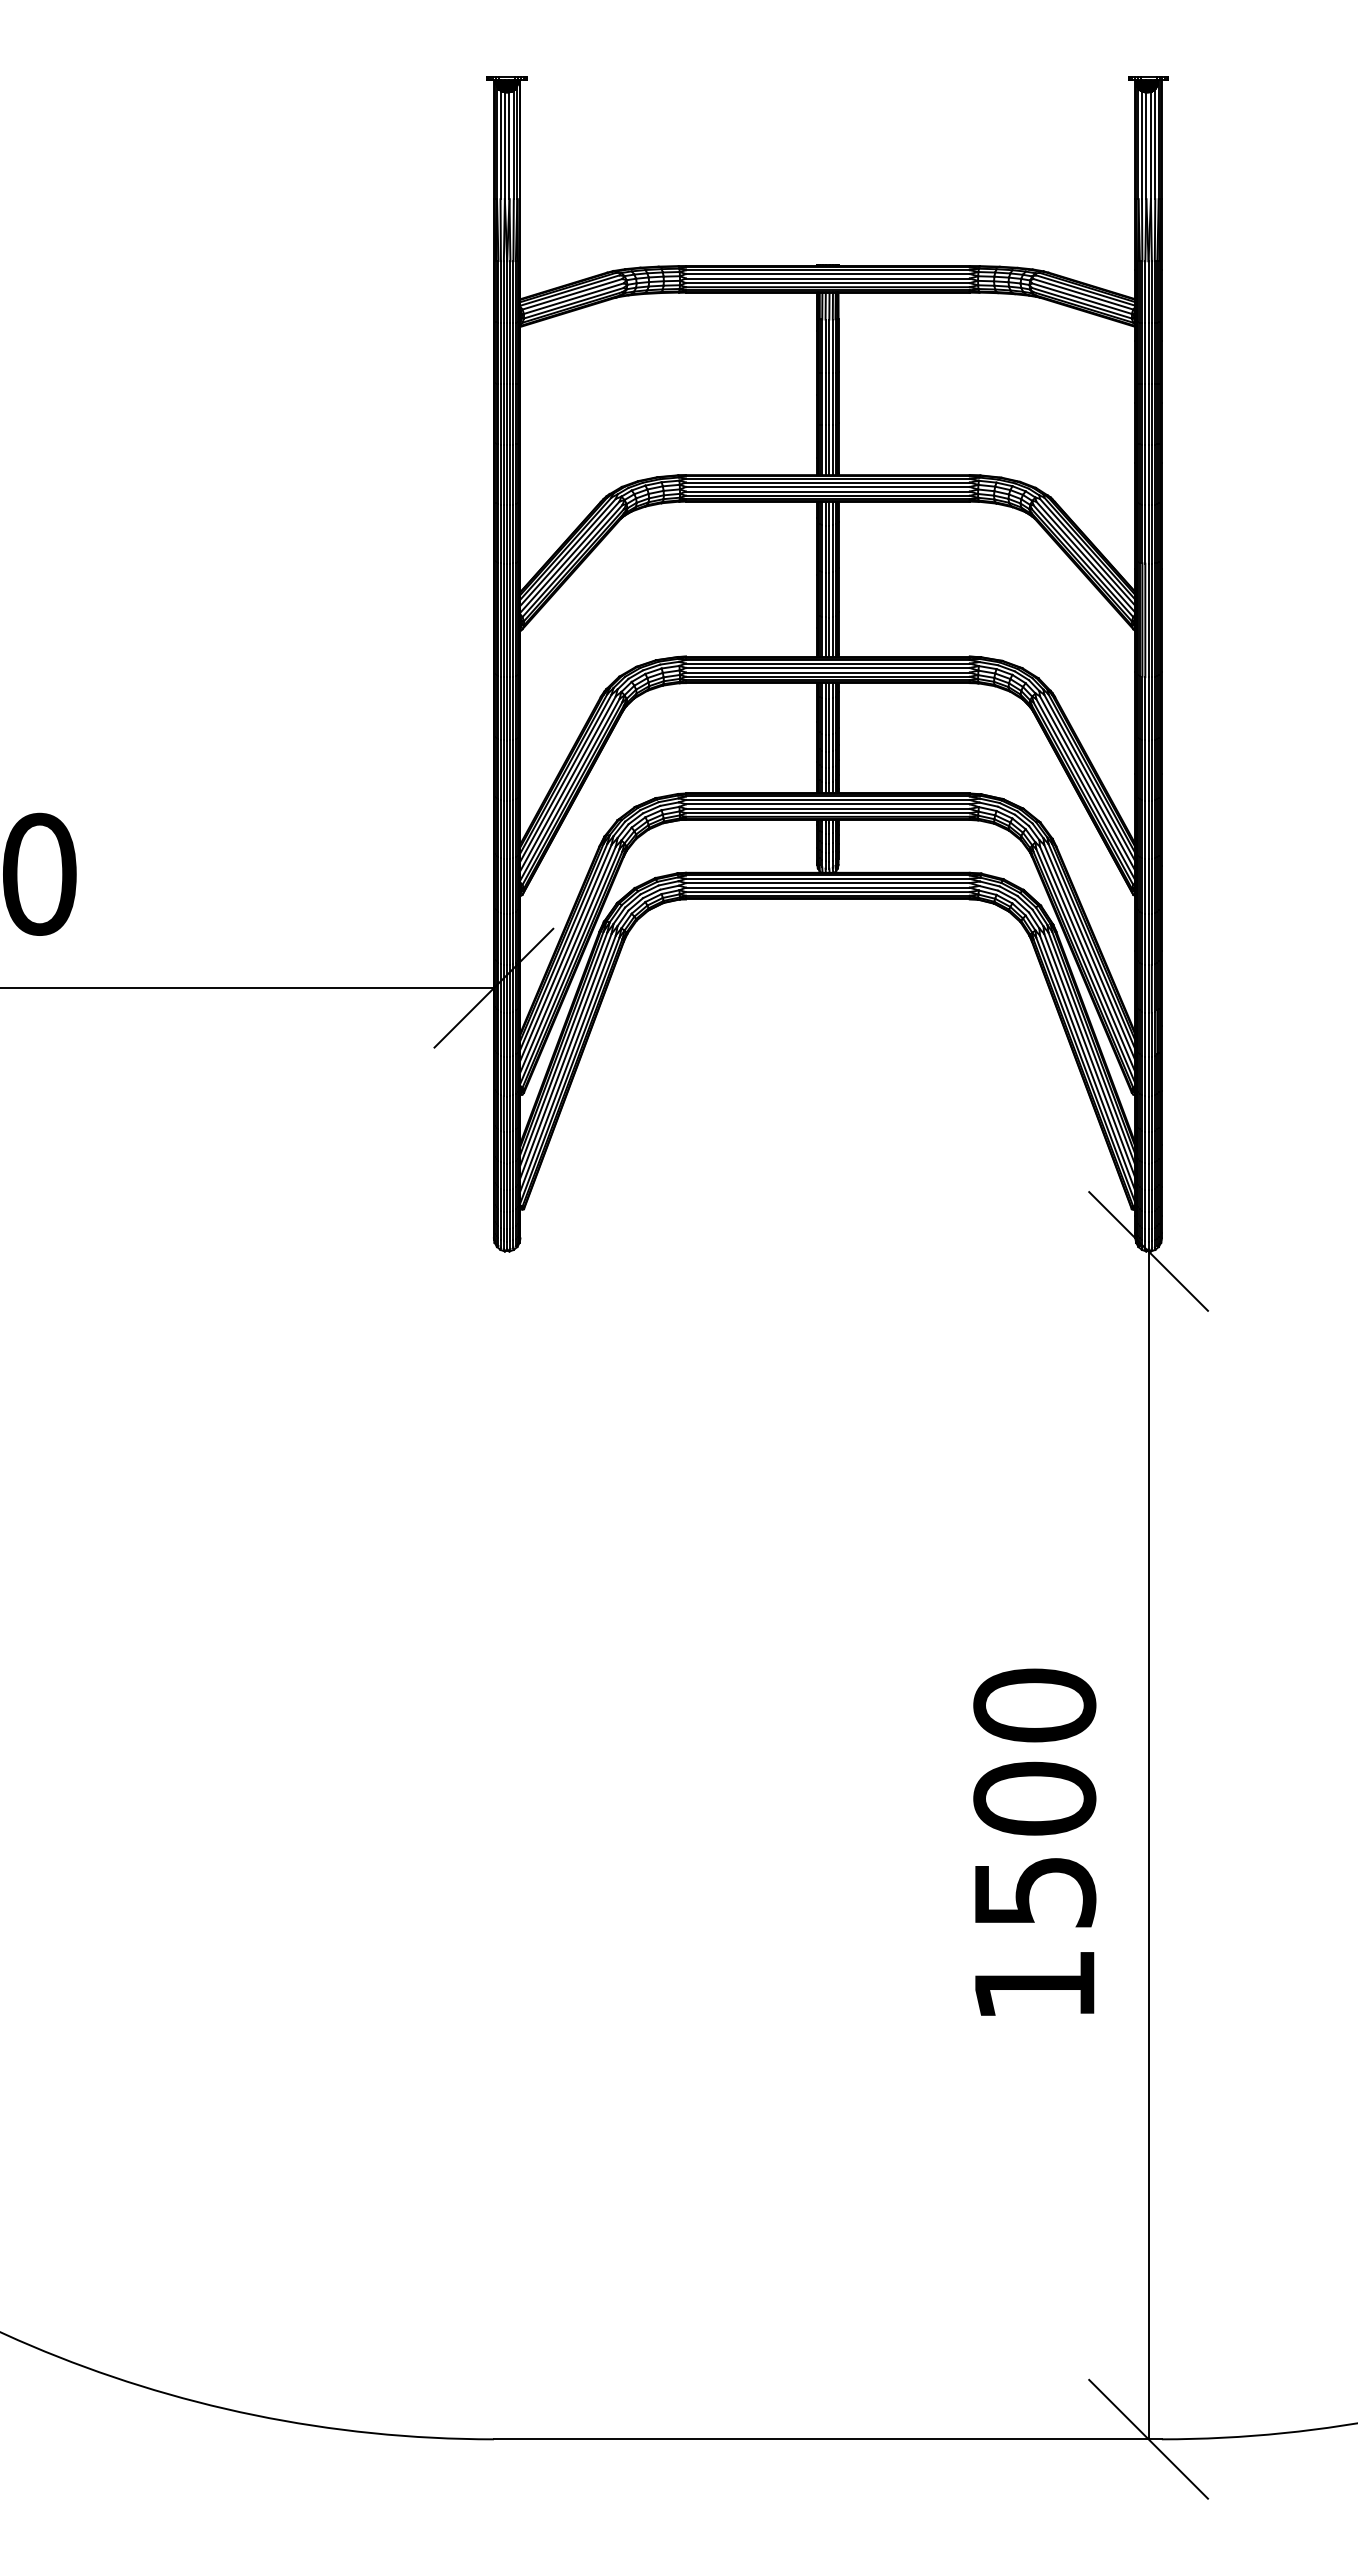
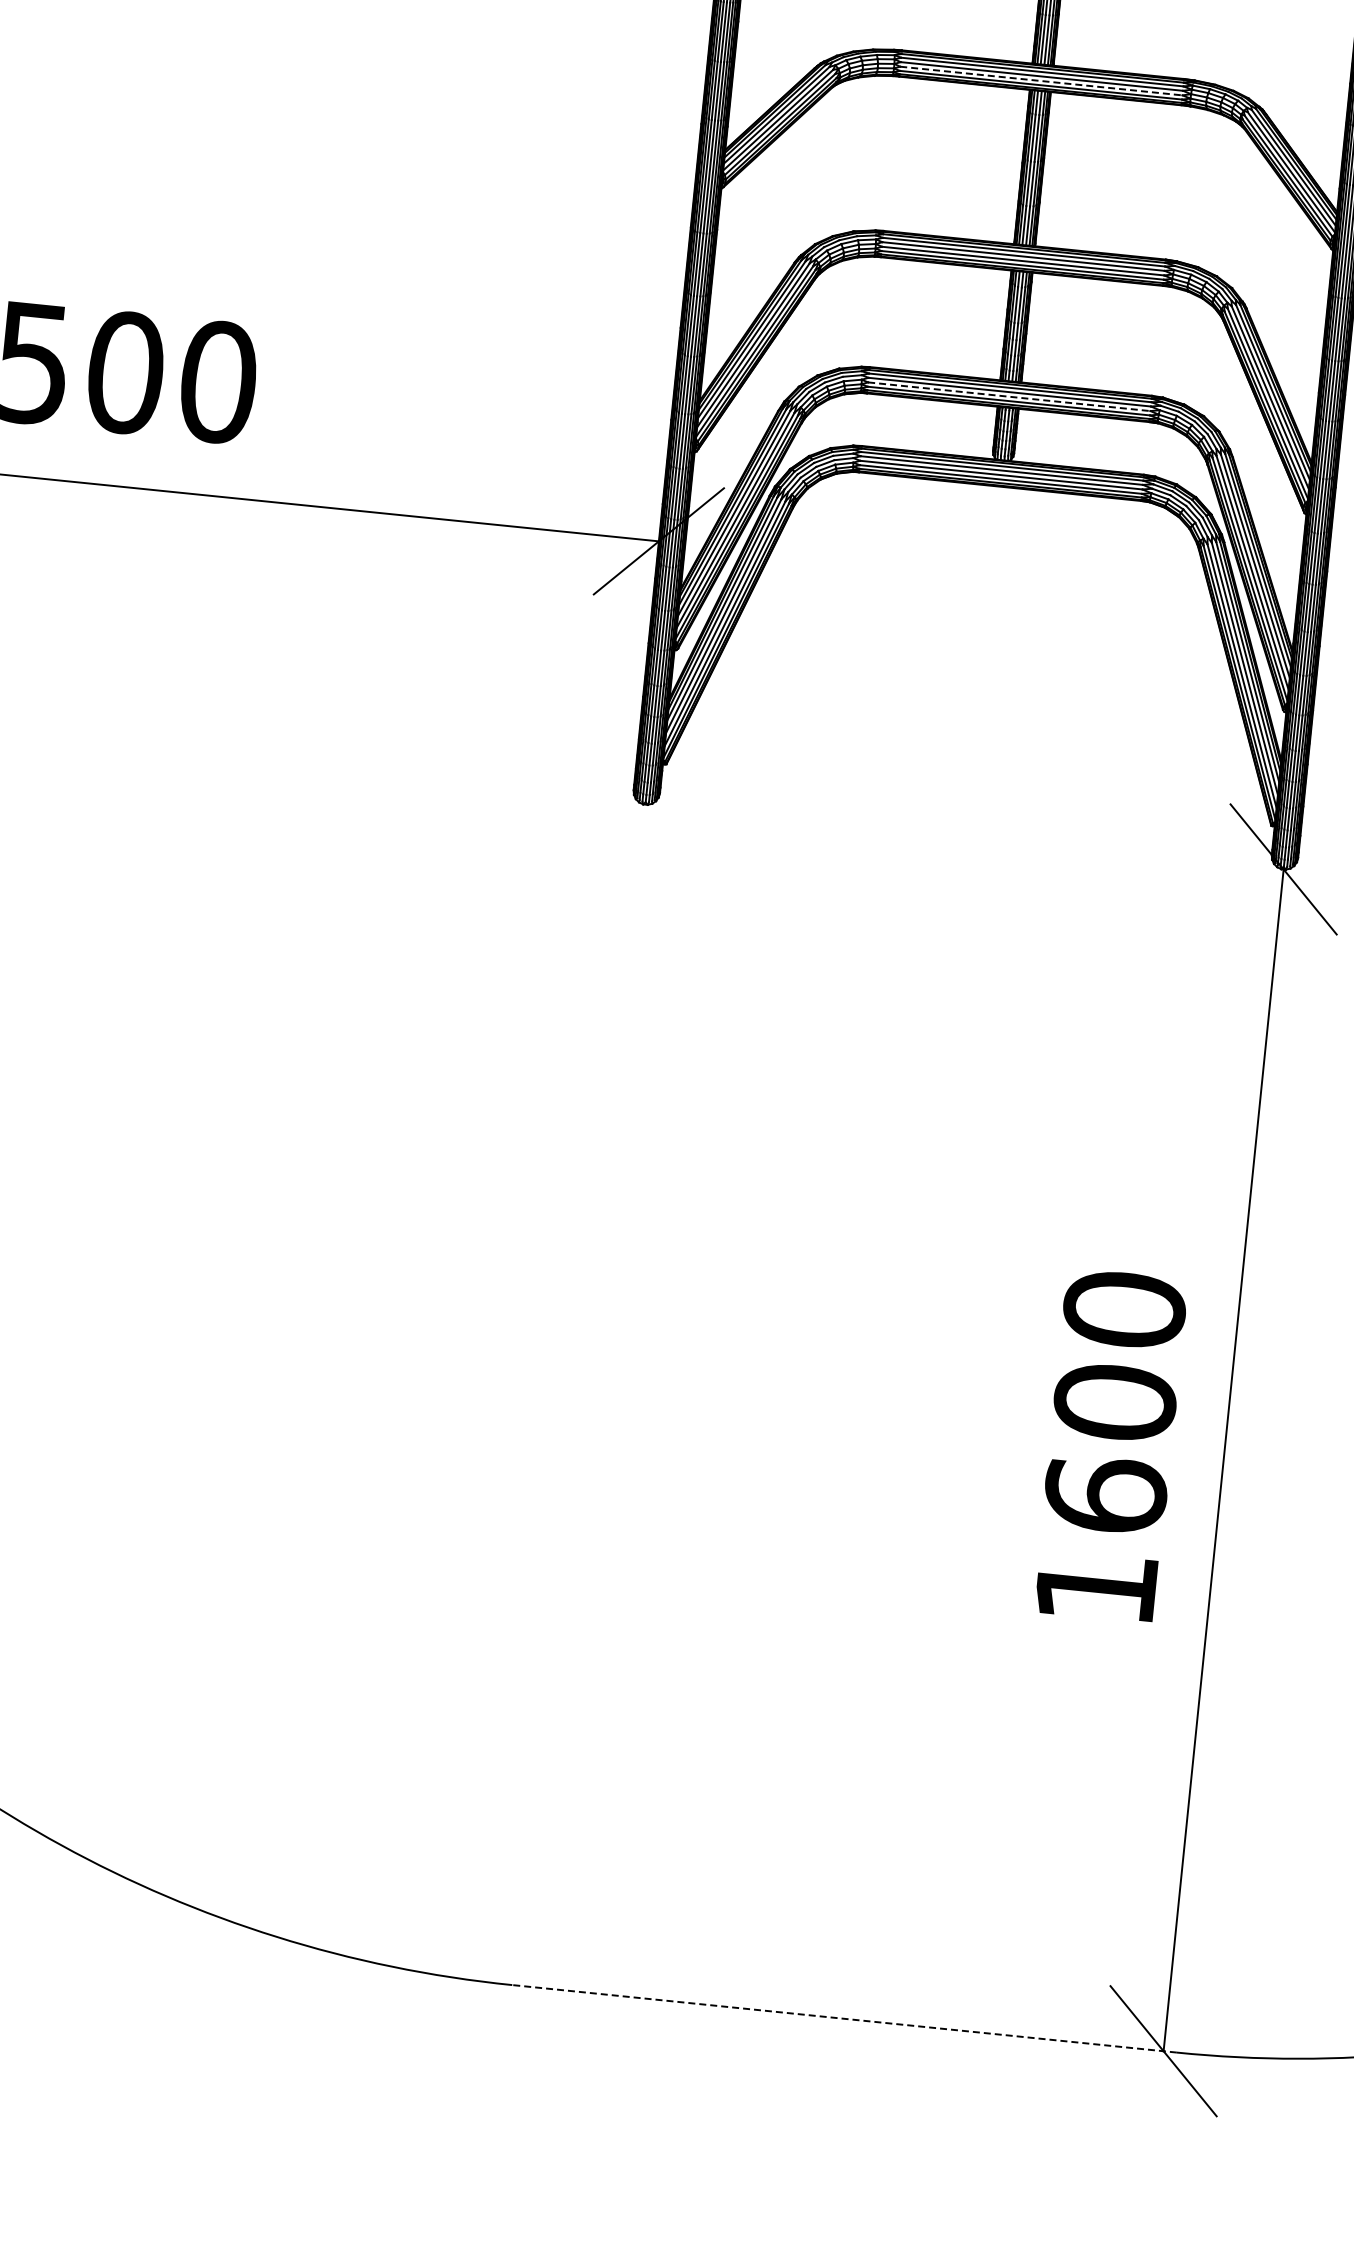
line: (827, 491) -> (1040, 80), solid -> dashed
line: (827, 808) -> (1008, 396), solid -> dashed
text: (1034, 1891) -> (1105, 1494), 1500 -> 1600
line: (827, 2439) -> (844, 2018), solid -> dashed

